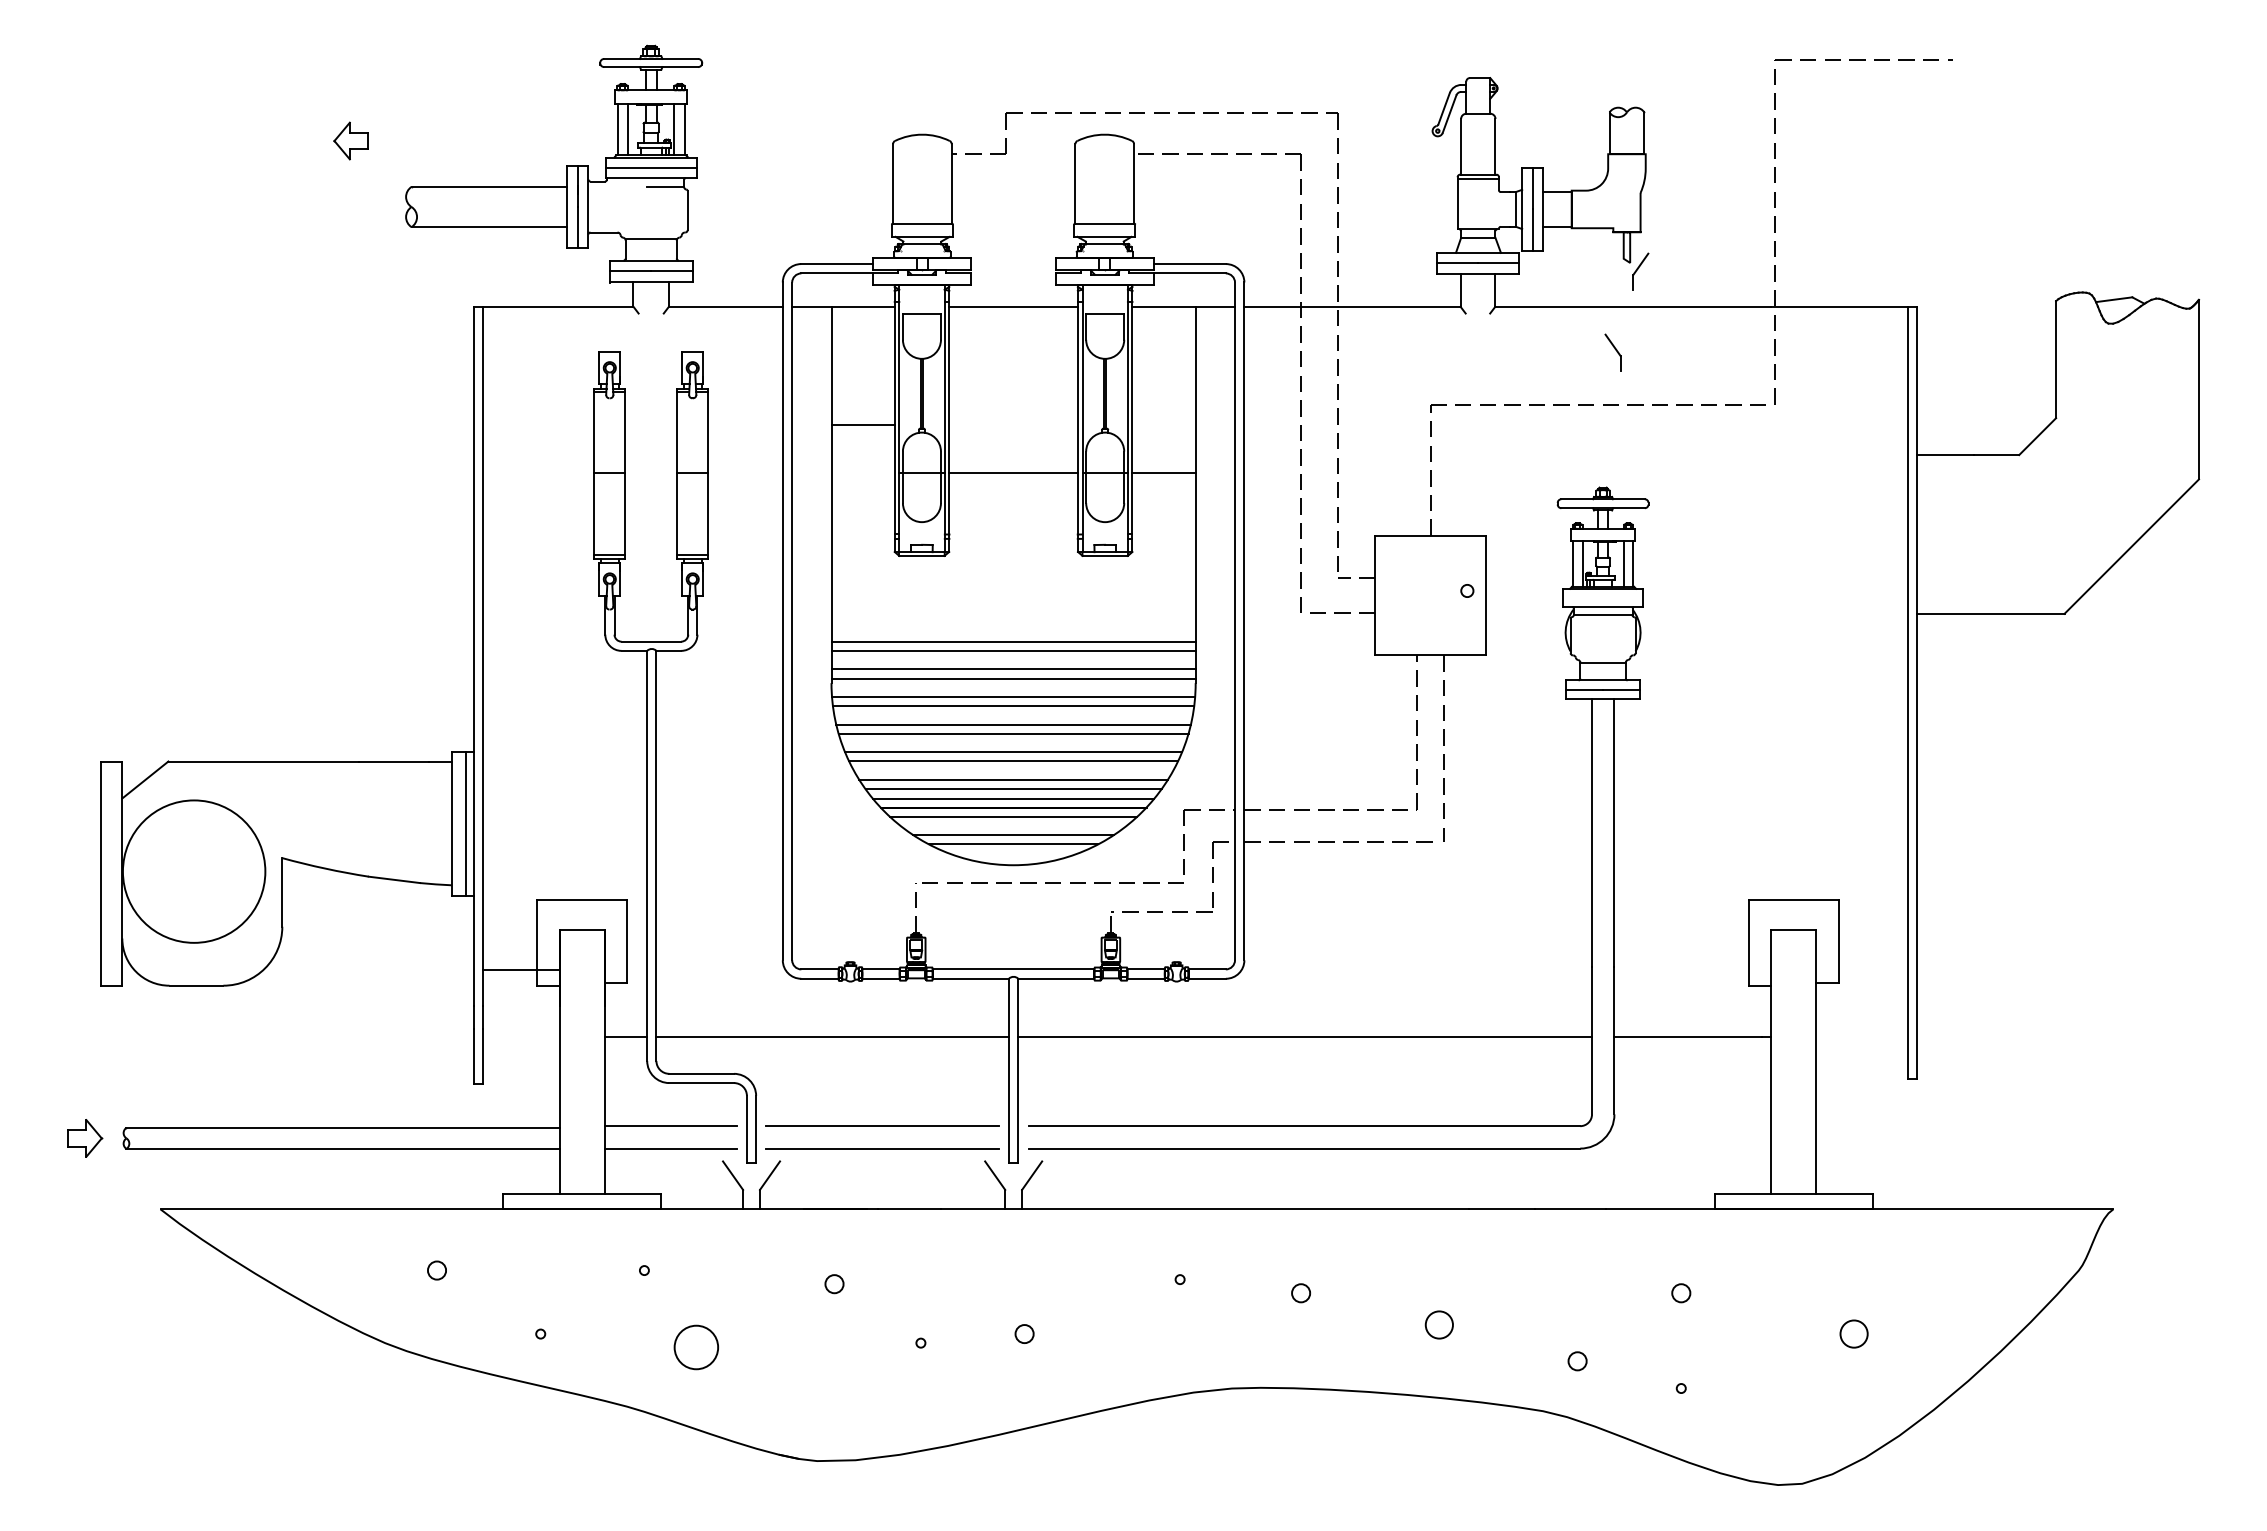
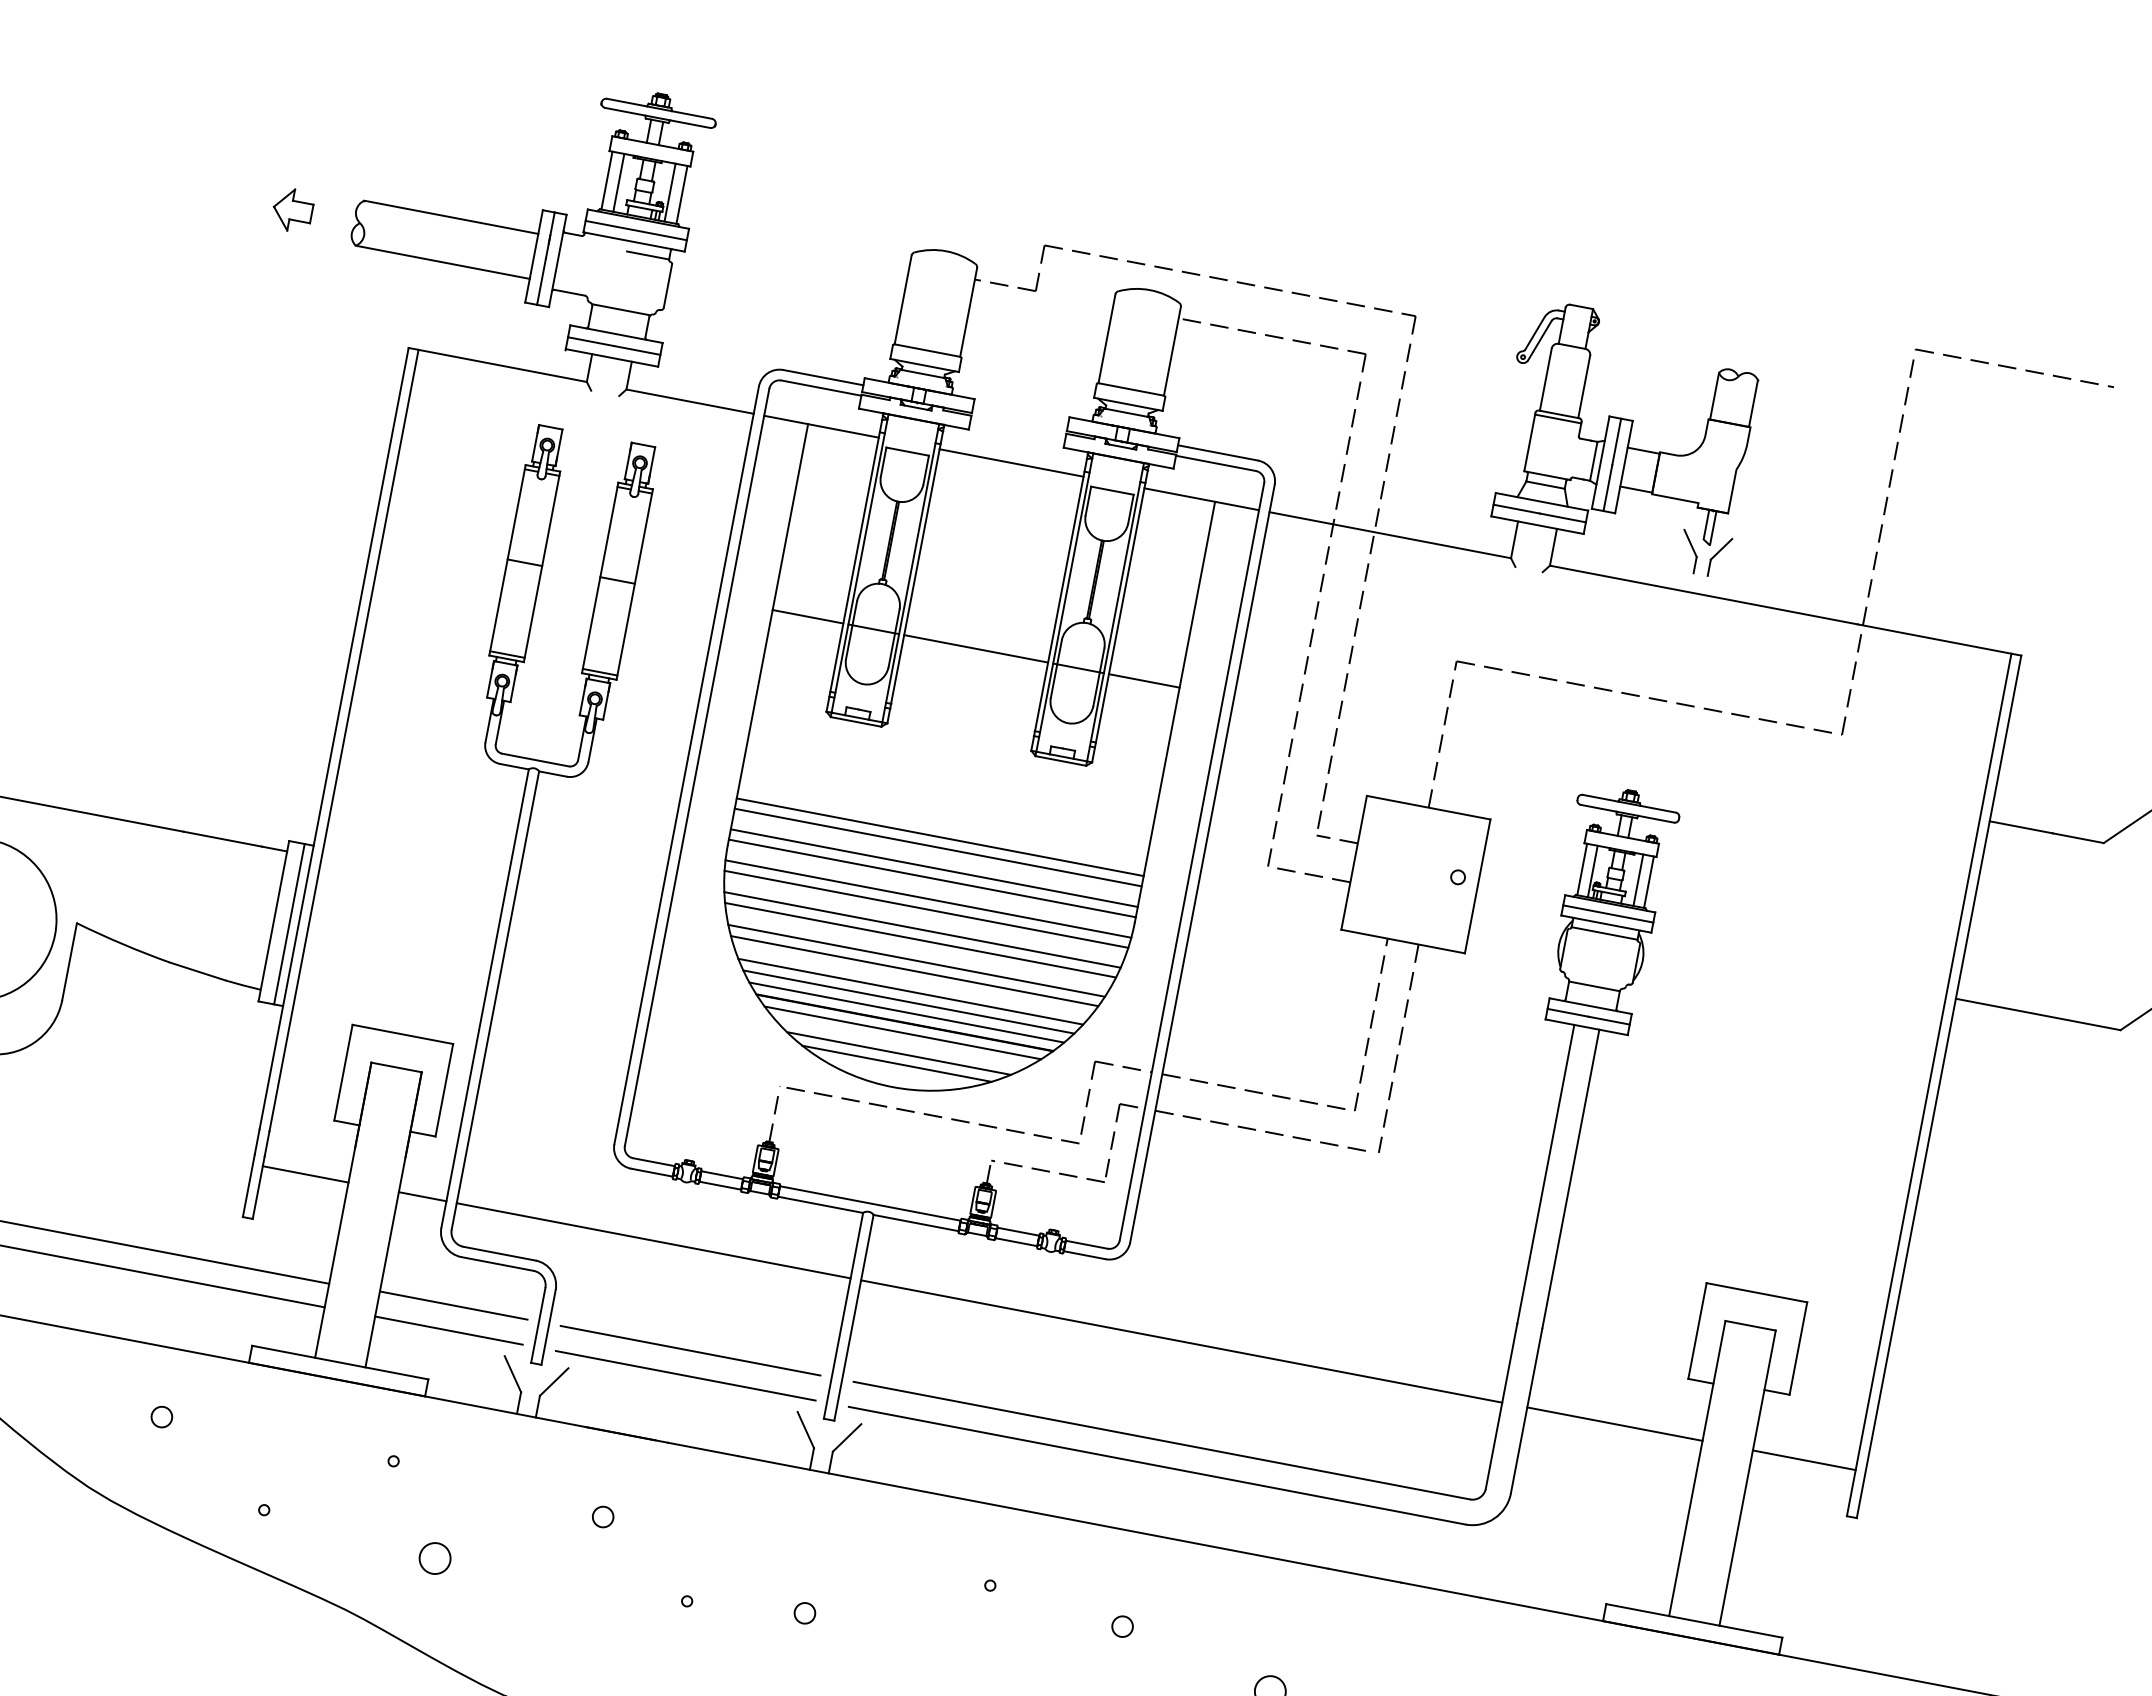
part: (350, 140) -> (292, 209), moved
part: (1612, 352) -> (1688, 551), moved
line: (862, 425) -> (807, 617), moved
line: (1602, 597) -> (1607, 913), added
line: (520, 970) -> (304, 1174), moved
line: (1862, 1037) -> (1804, 1460), added
circle: (695, 1347) -> (434, 1558), size x0.62

